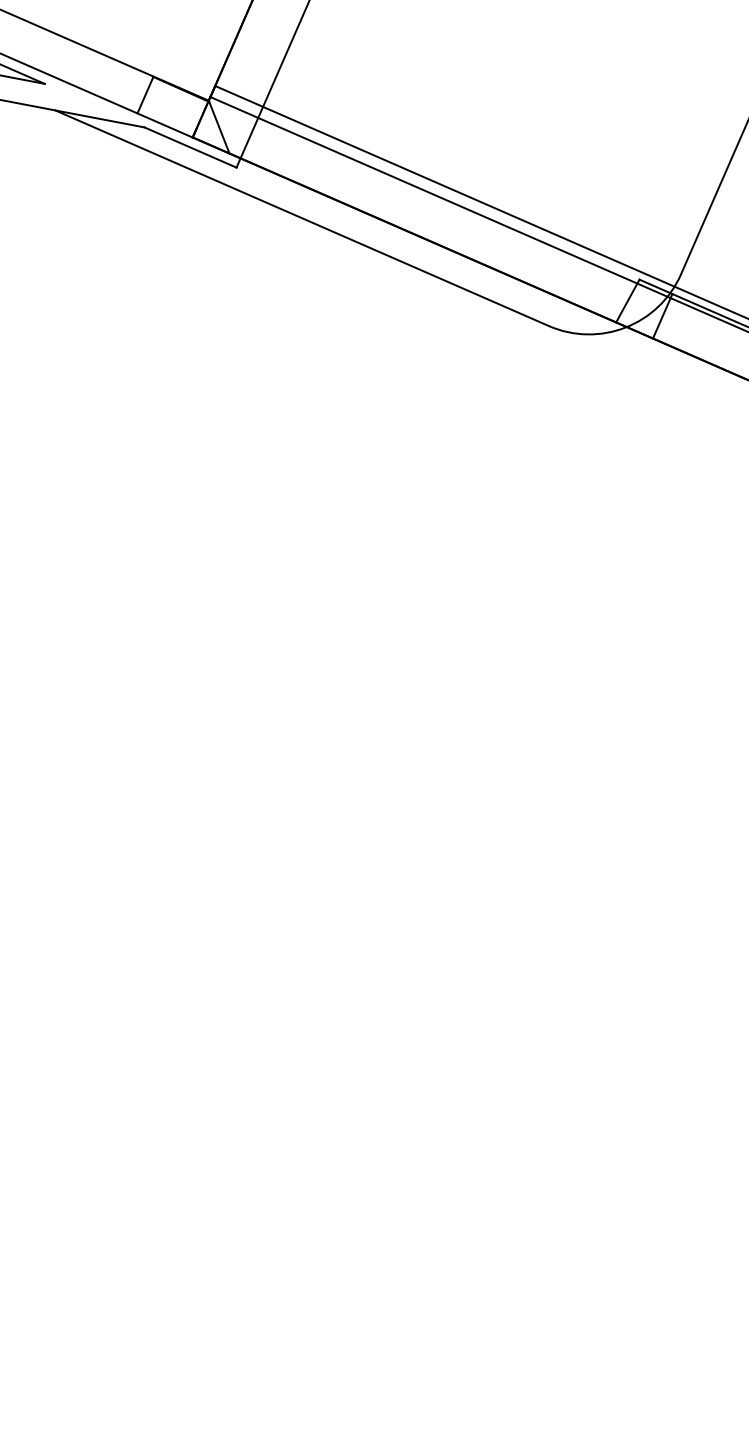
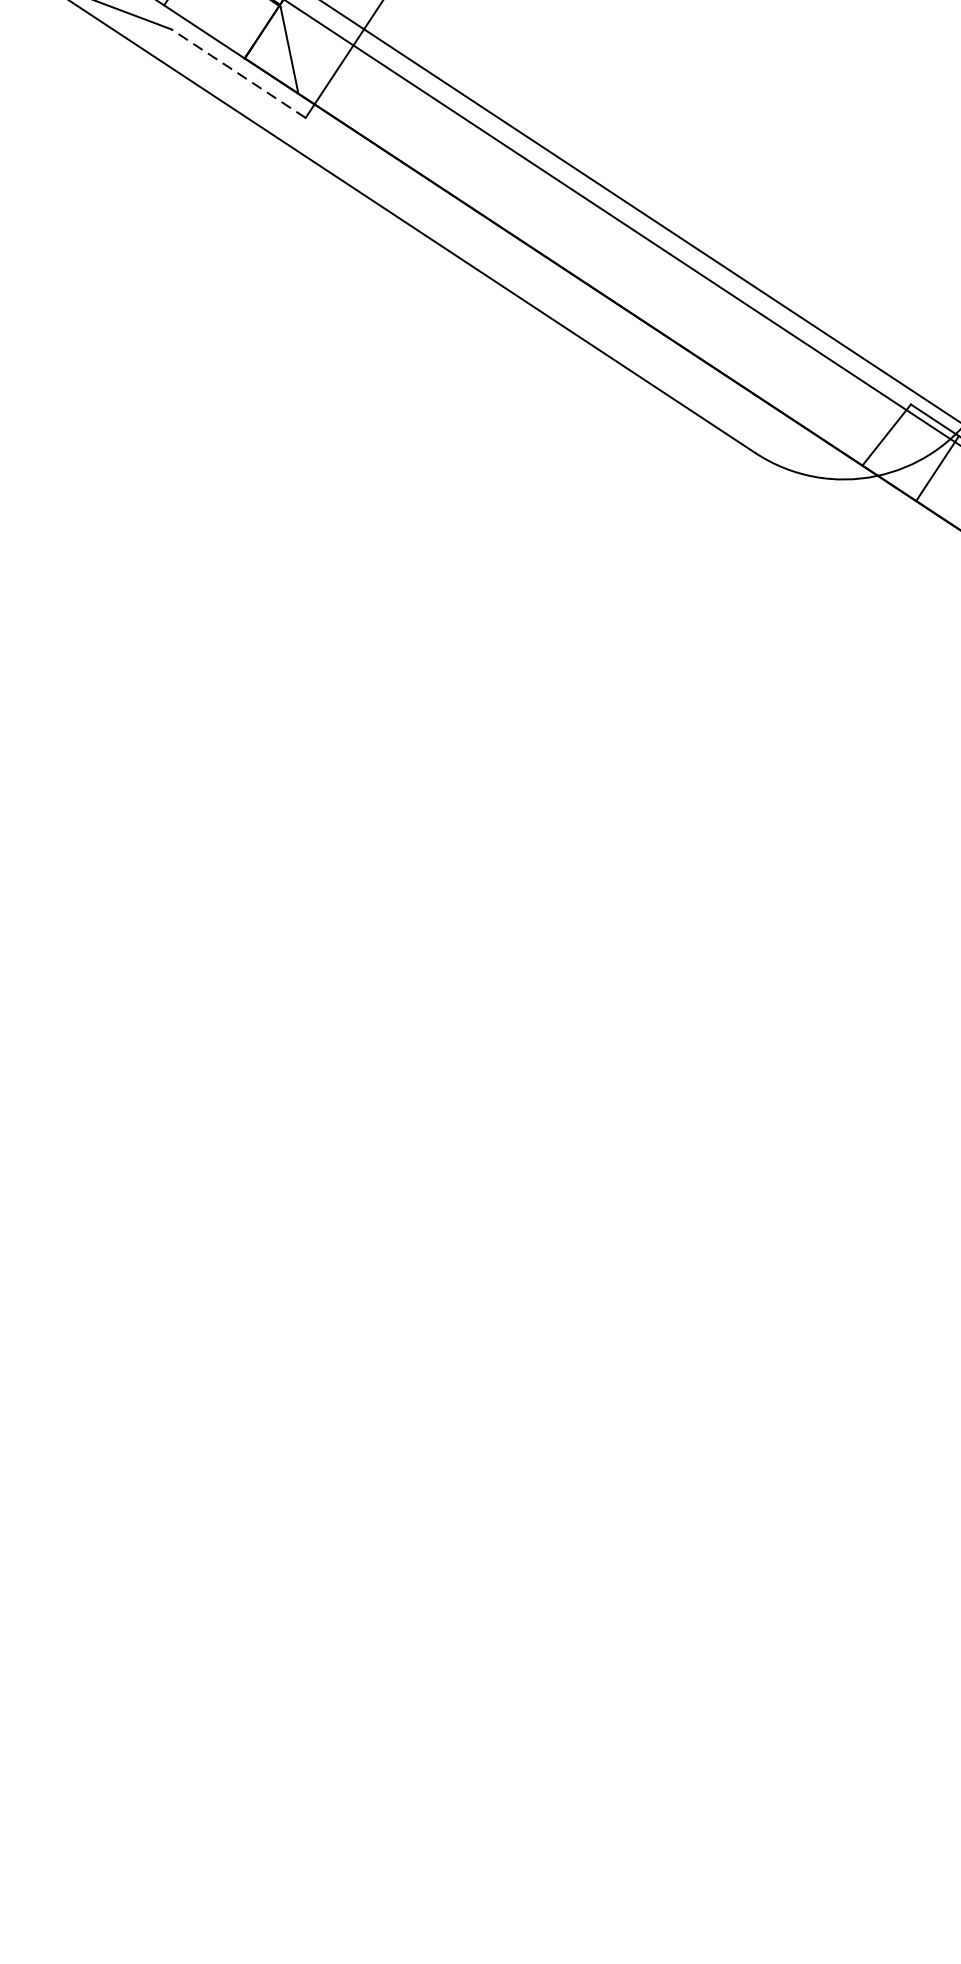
line: (190, 147) -> (238, 73), solid -> dashed

